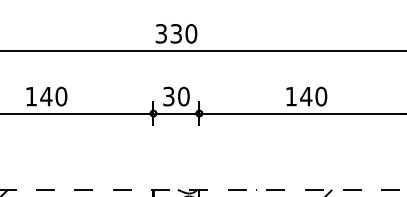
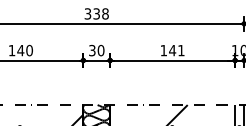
text: (191, 33) -> (105, 13), 330 -> 338
text: (321, 96) -> (181, 50), 140 -> 141

